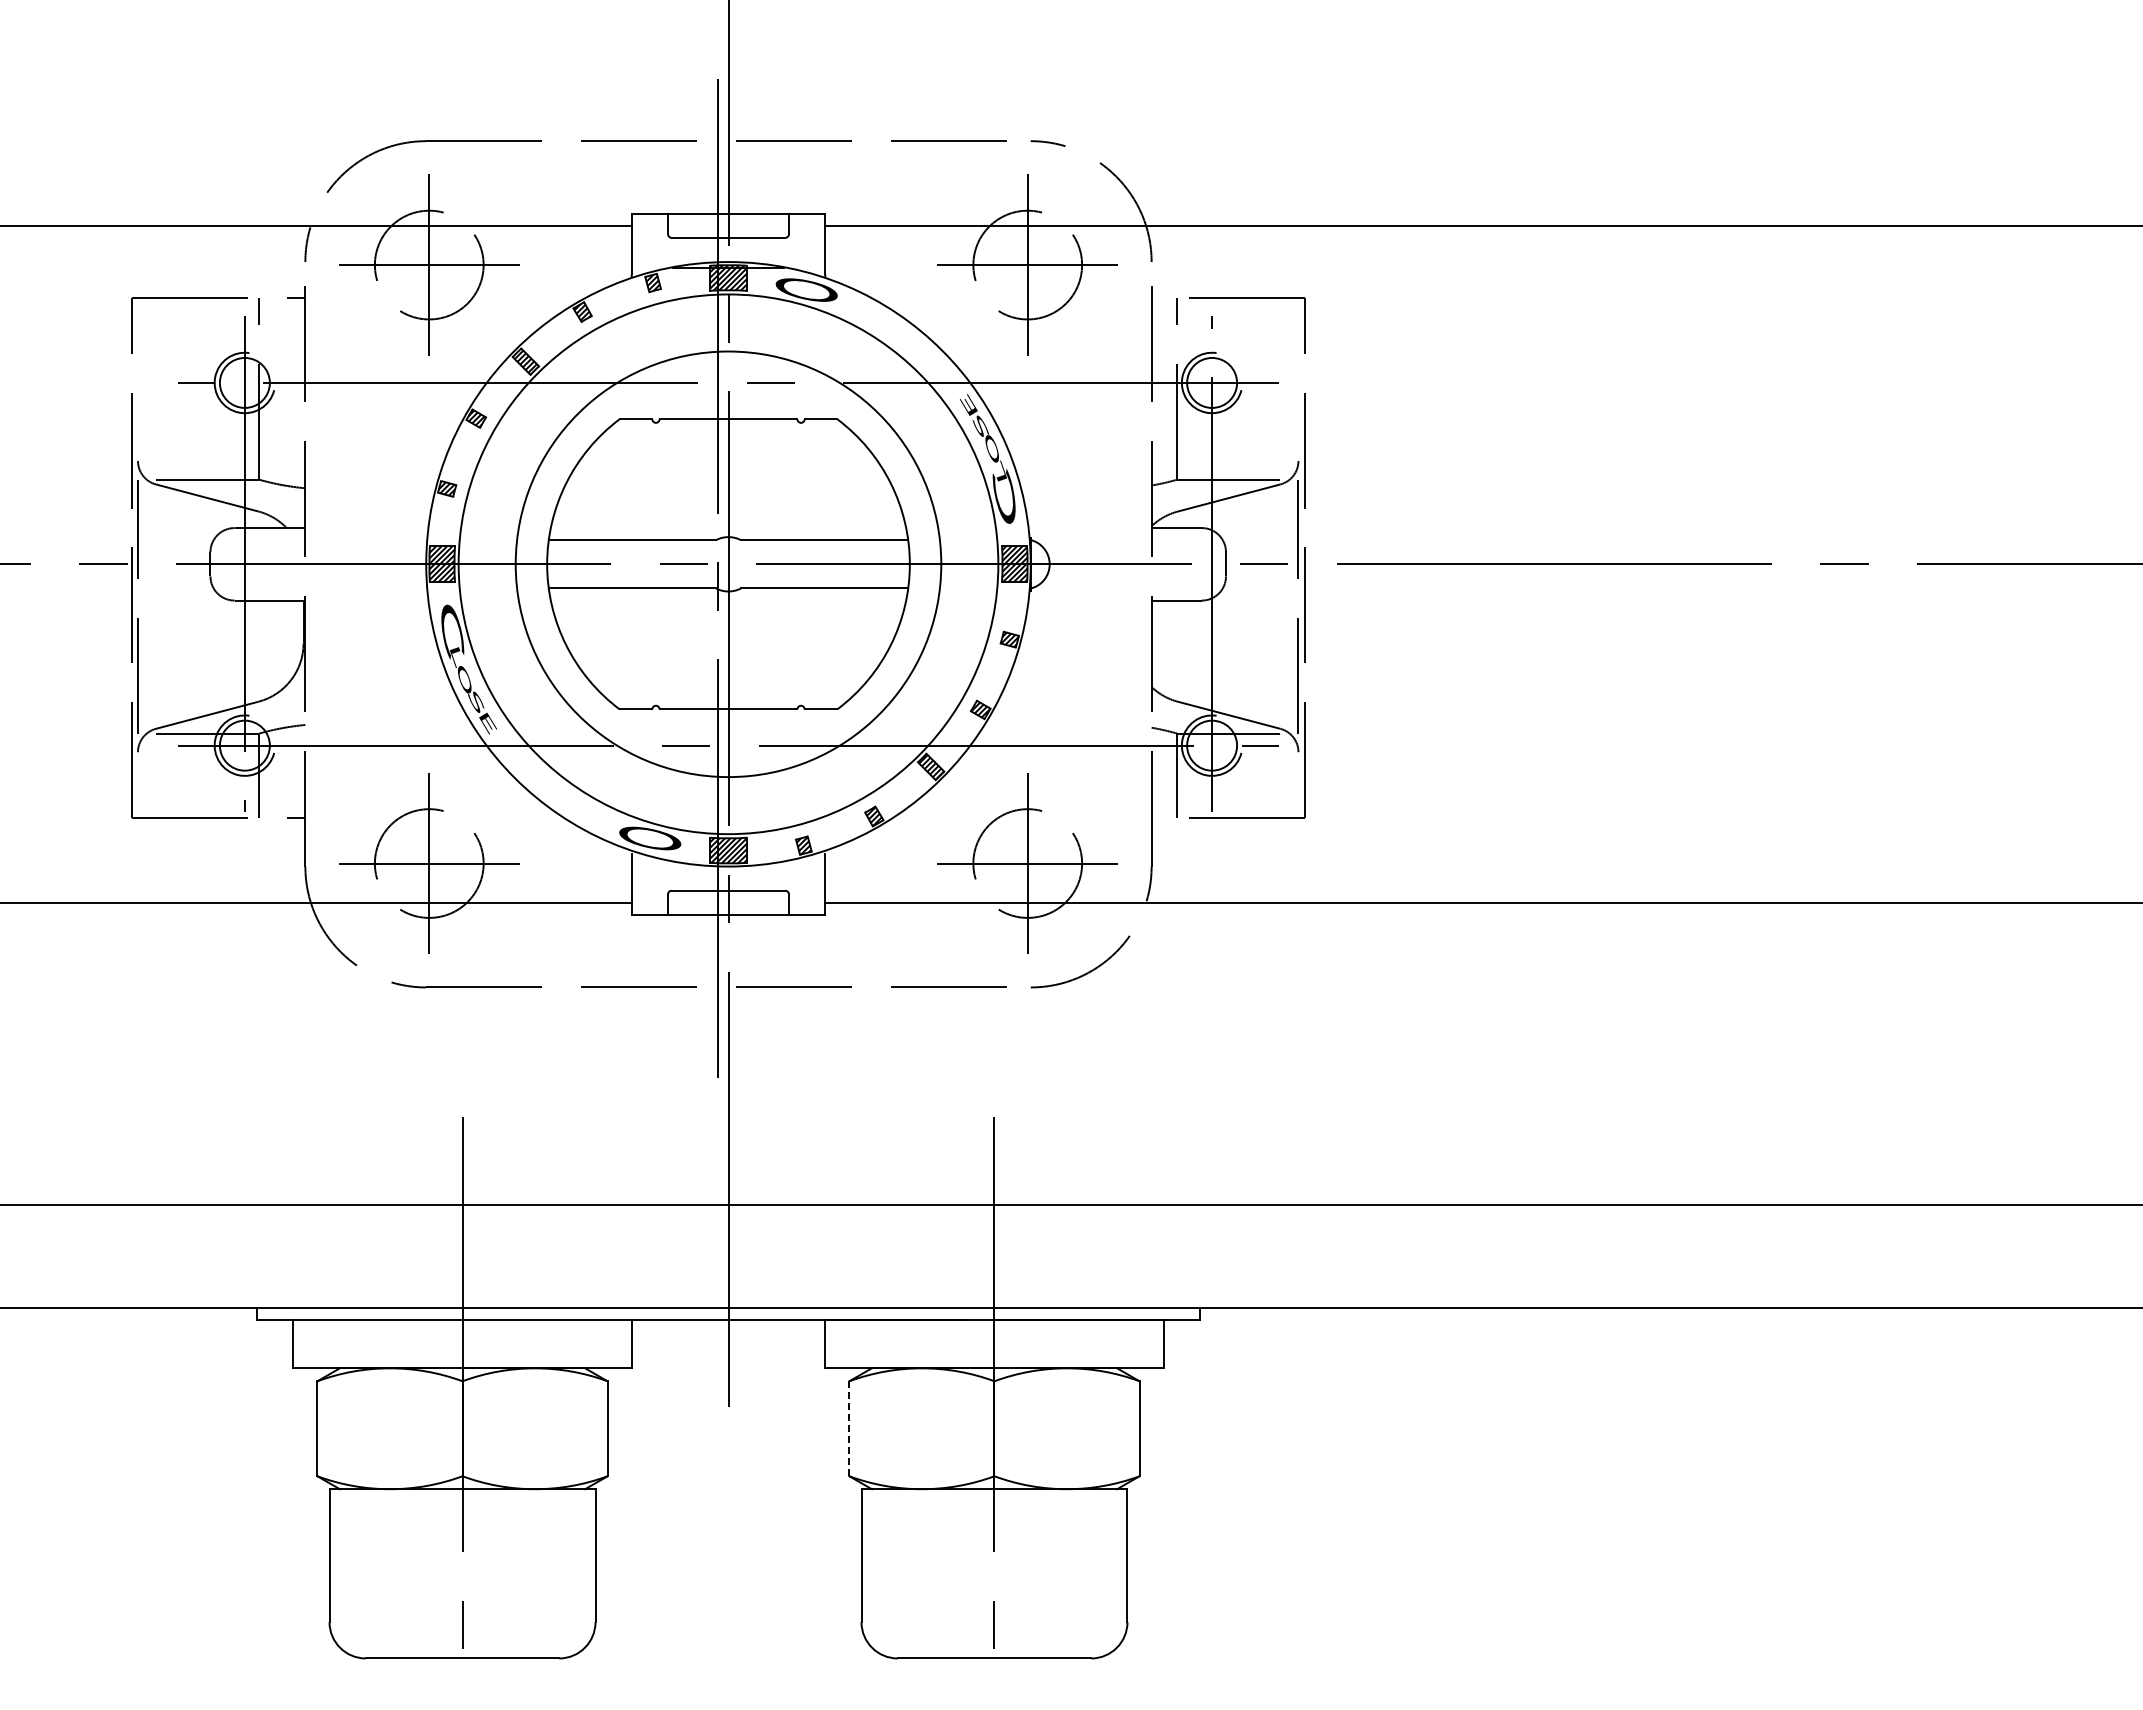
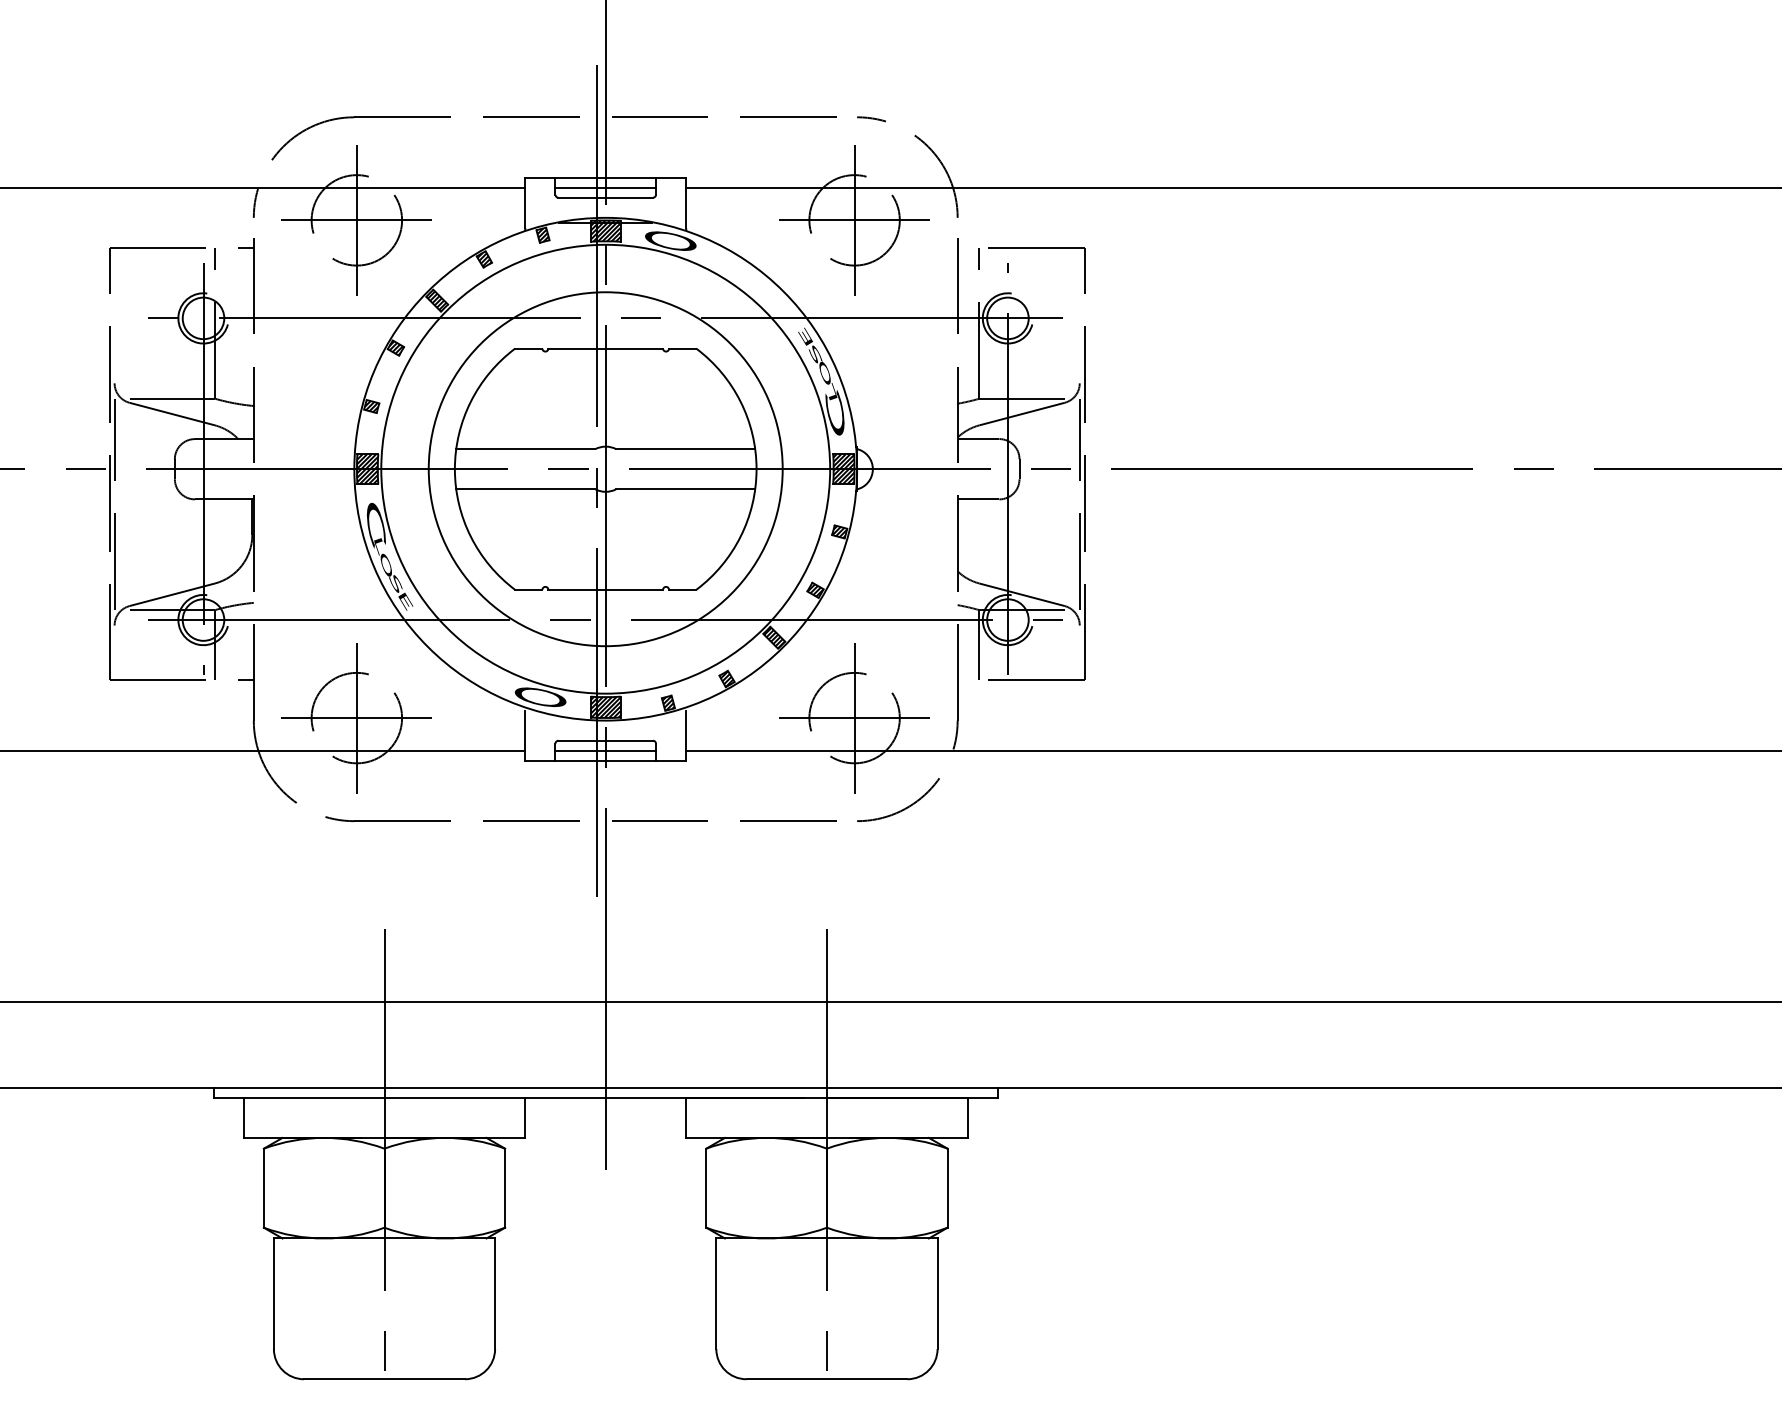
line: (728, 225) -> (605, 187), added
line: (728, 902) -> (605, 750), added
line: (849, 1428) -> (706, 1187), dashed -> solid

